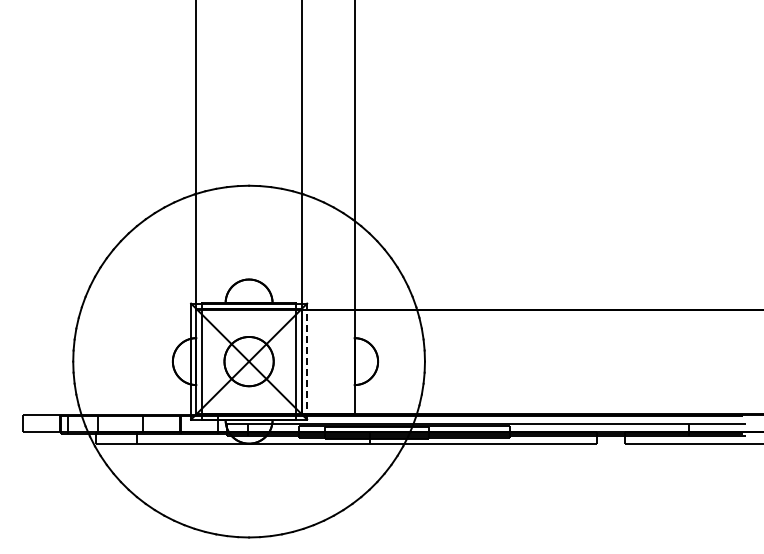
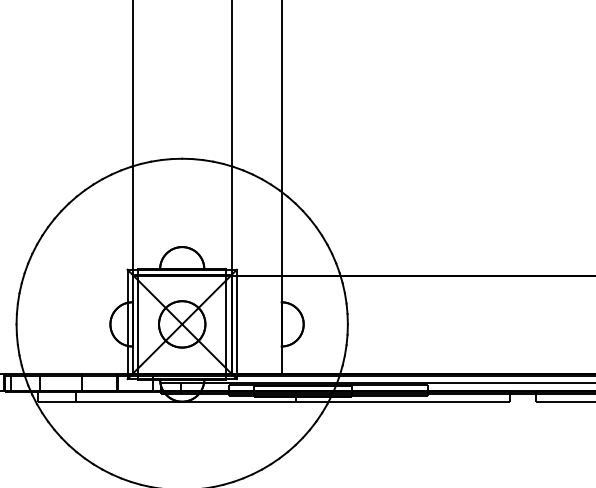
line: (307, 361) -> (237, 324), dashed -> solid

